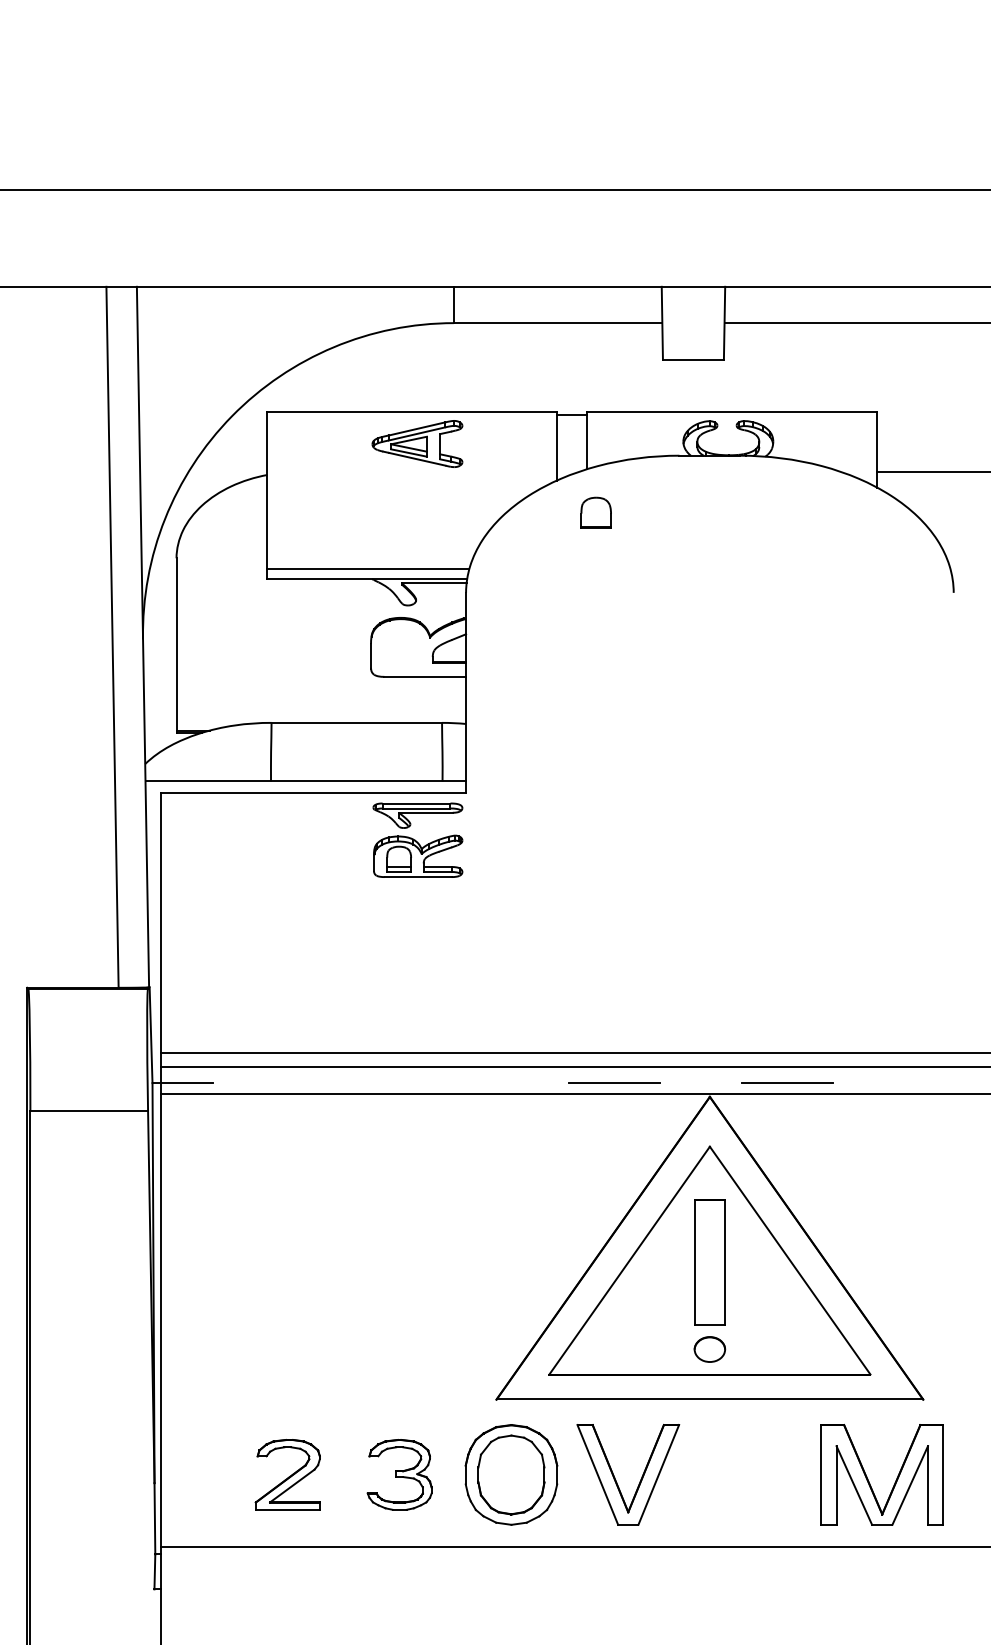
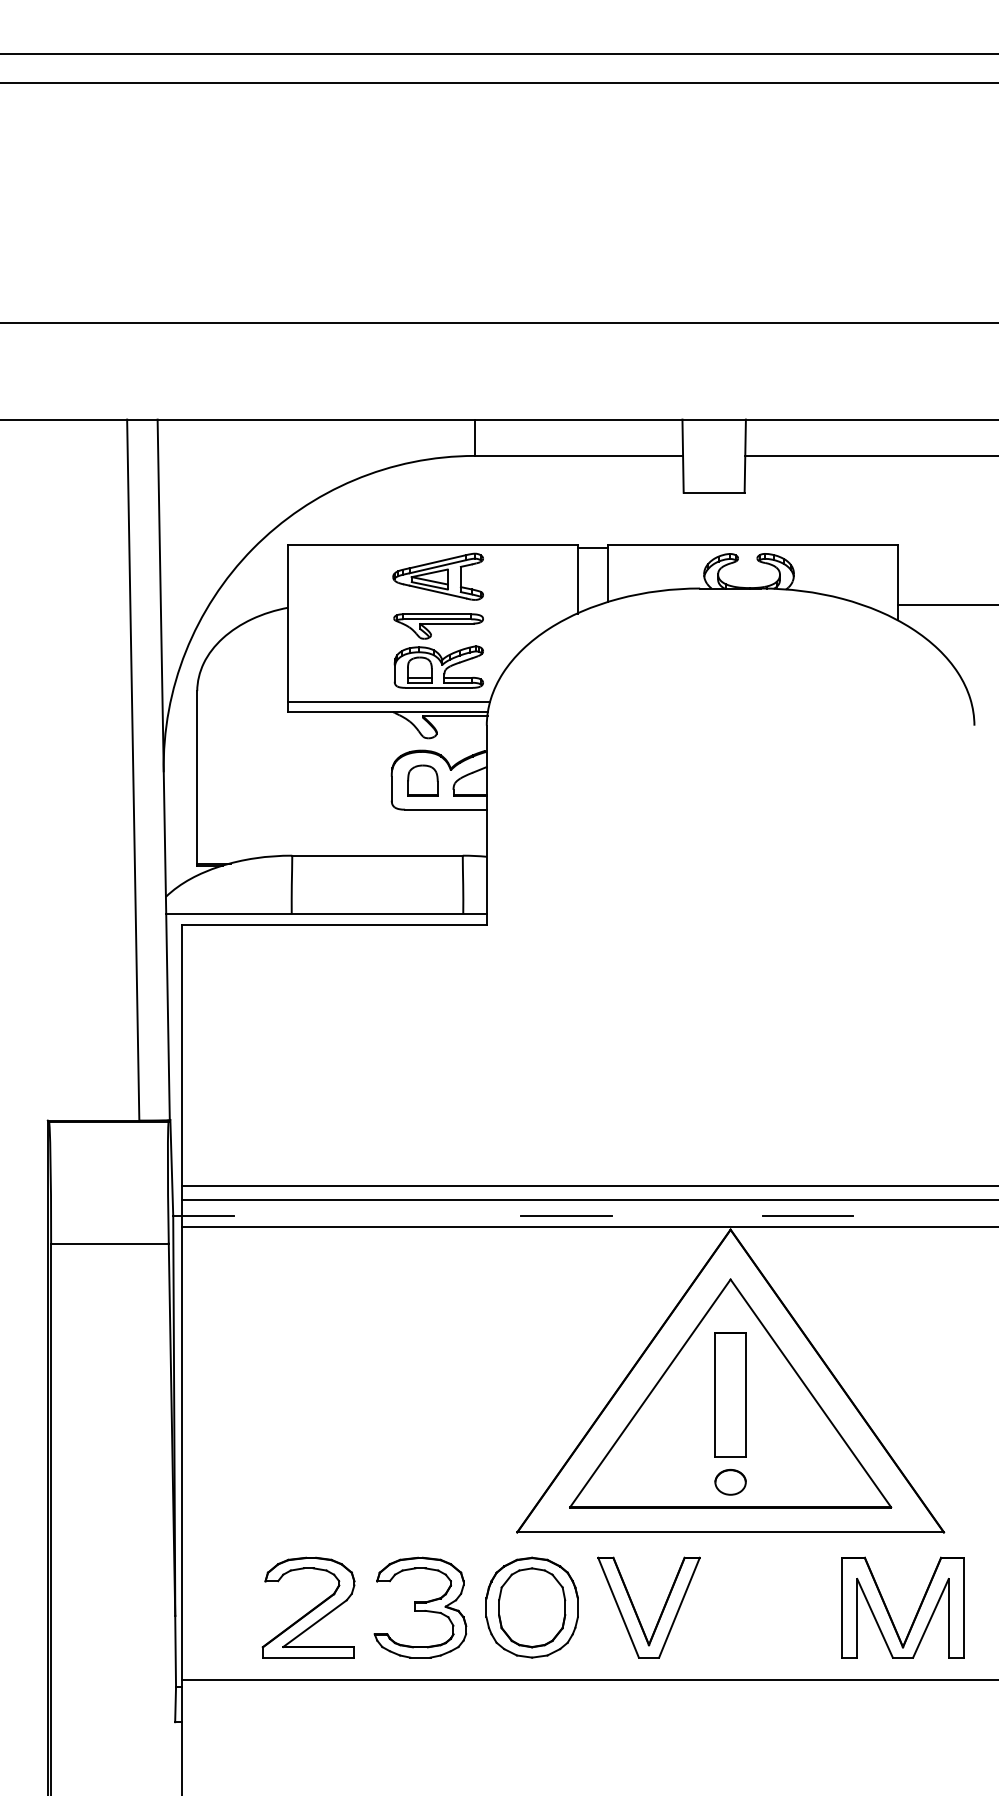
part: (595, 512) -> (422, 780), moved
part: (417, 839) -> (438, 650), moved
line: (614, 1082) -> (566, 1215), moved
part: (287, 1474) -> (308, 1607), size x1.43
part: (399, 1474) -> (420, 1607), size x1.43

